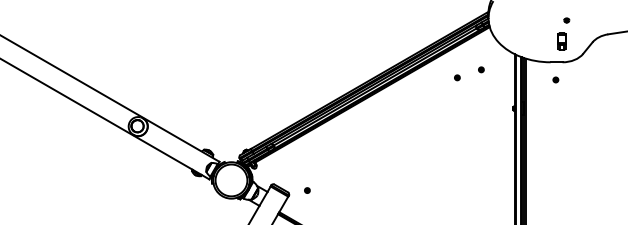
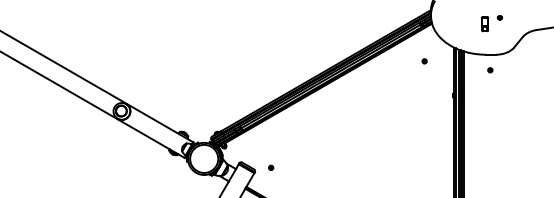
part: (561, 41) -> (484, 24), moved
part: (457, 77) -> (403, 68), removed

